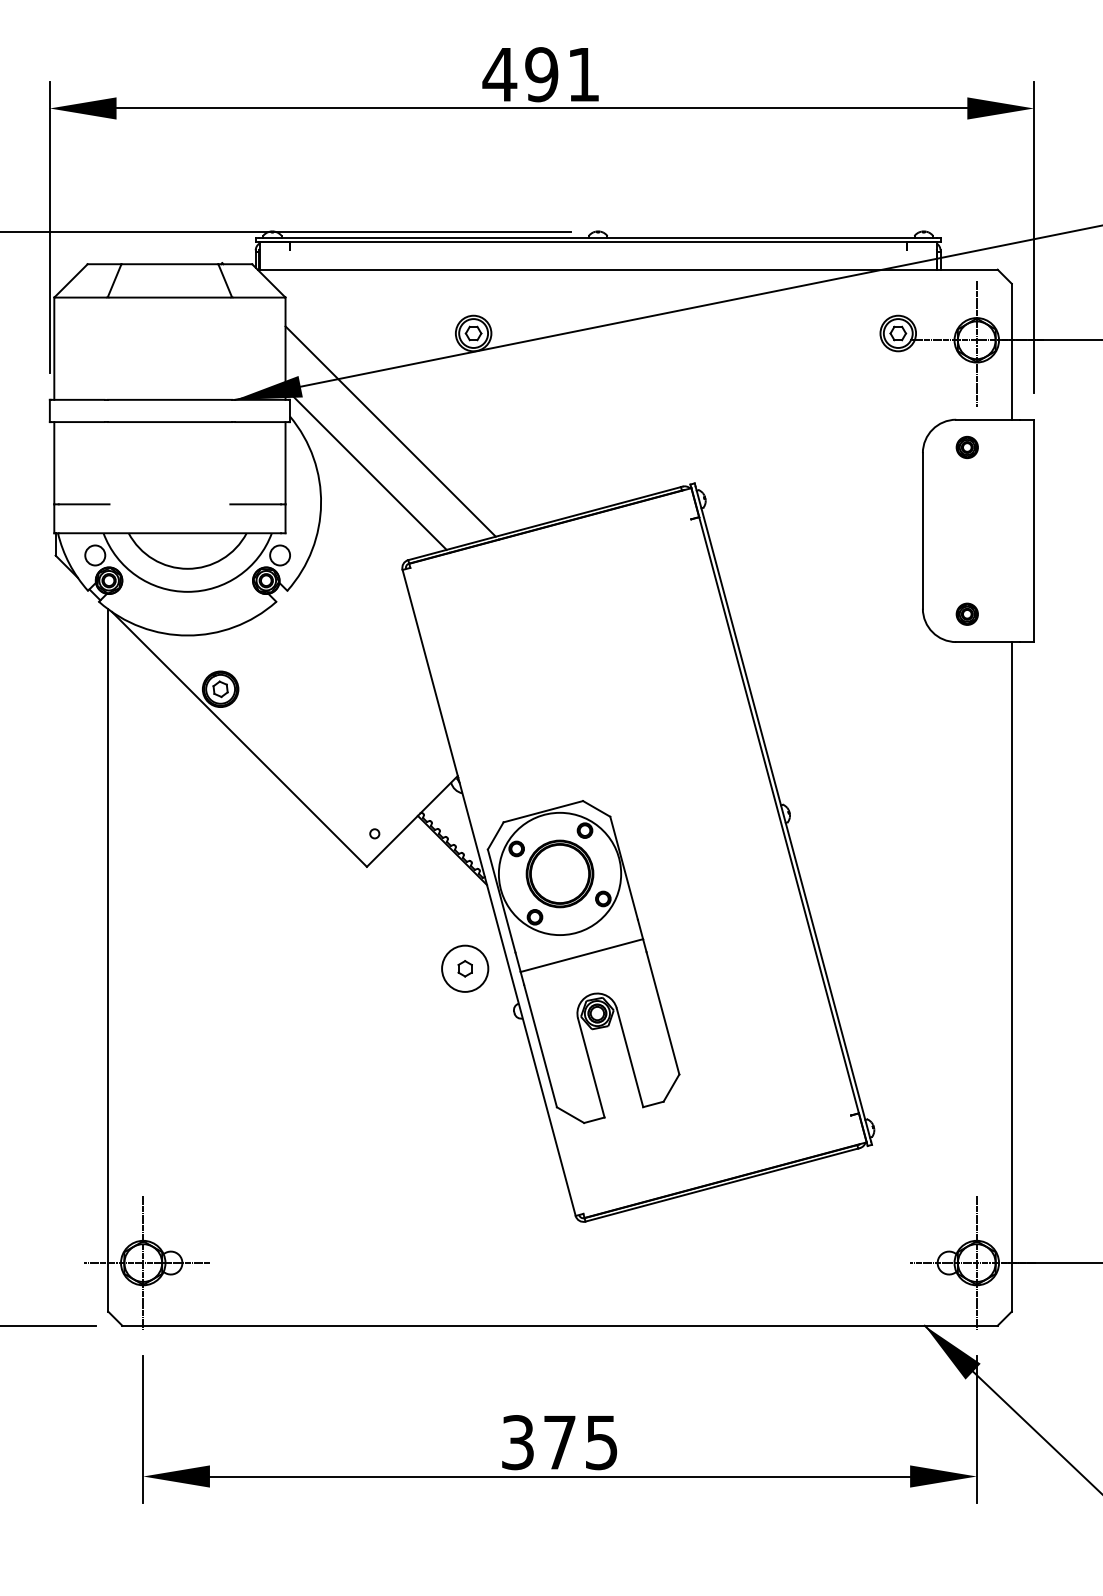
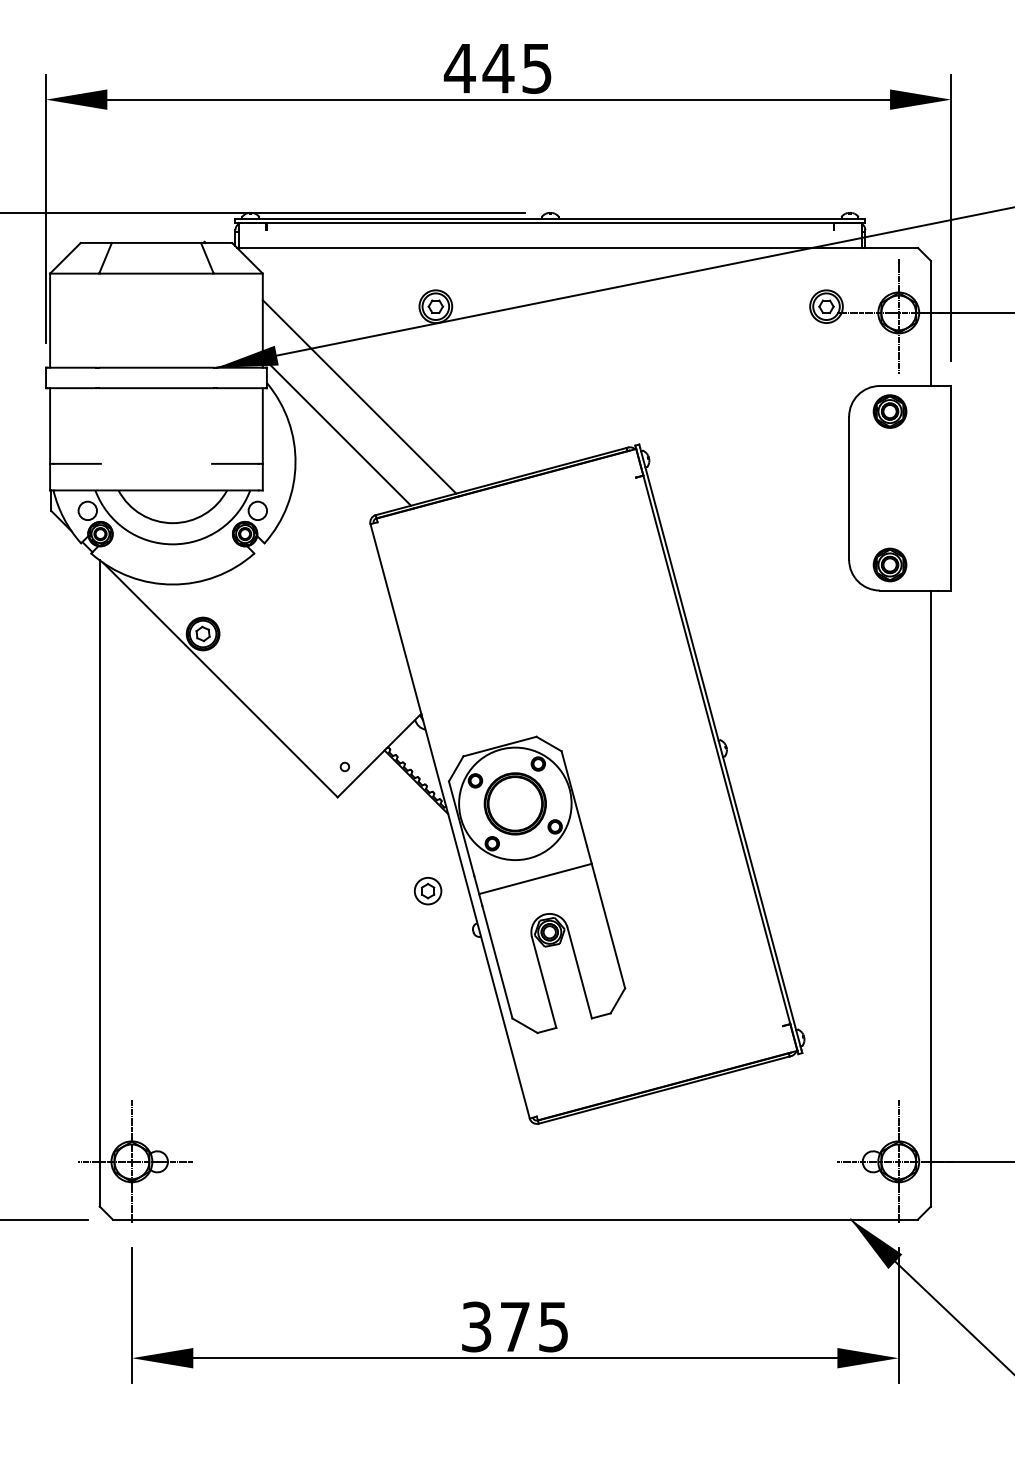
text: (561, 74) -> (516, 68), 491 -> 445
part: (966, 447) -> (889, 411), size x1.67
part: (966, 613) -> (889, 564), size x1.67
circle: (464, 968) -> (427, 890), size x0.62

